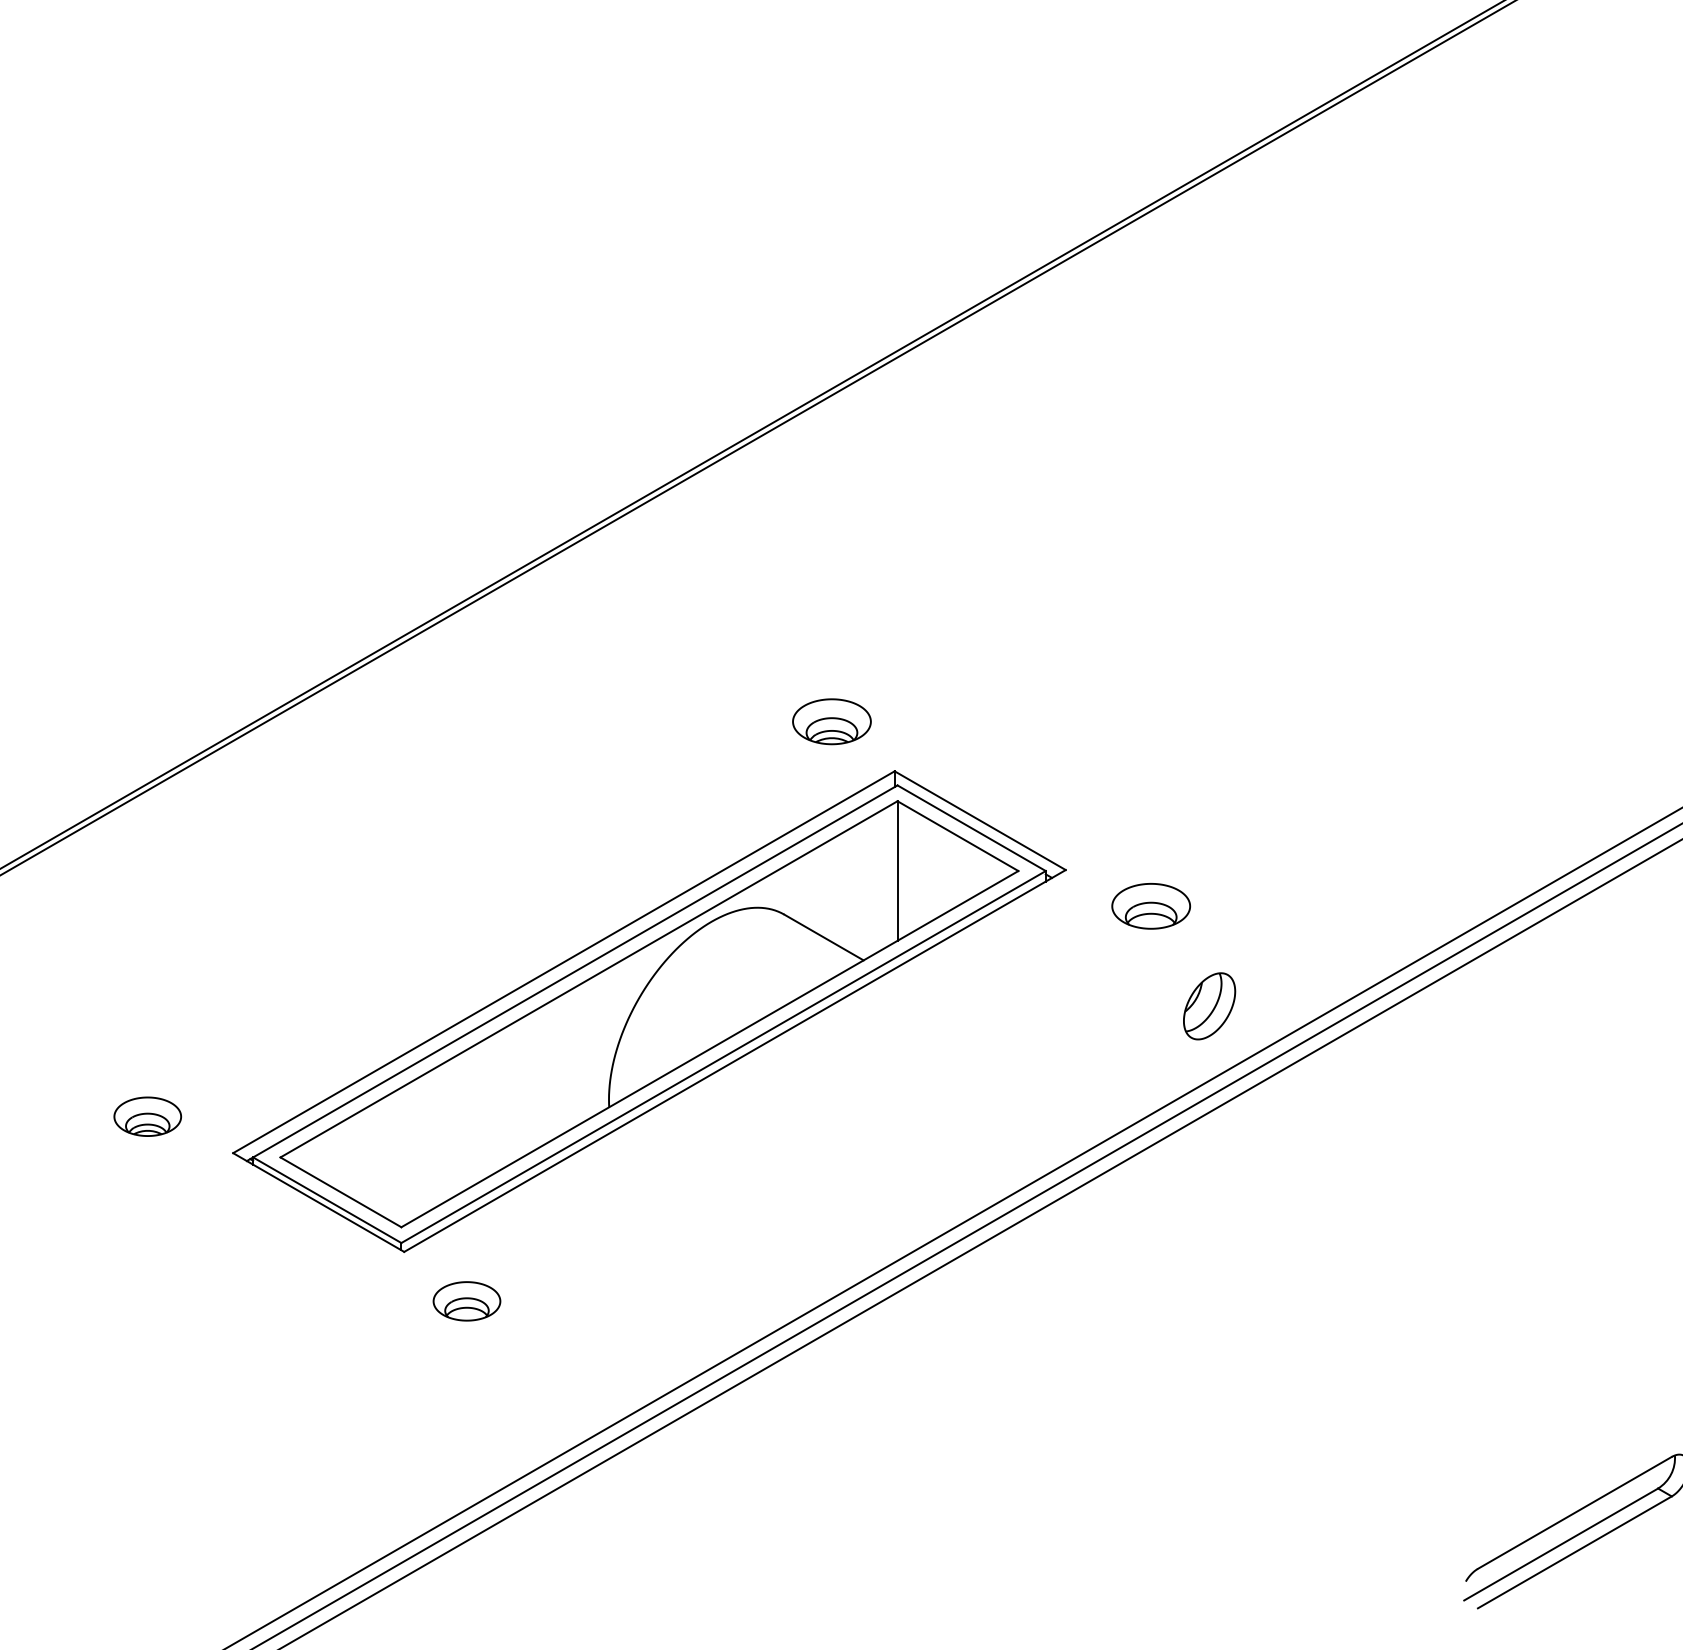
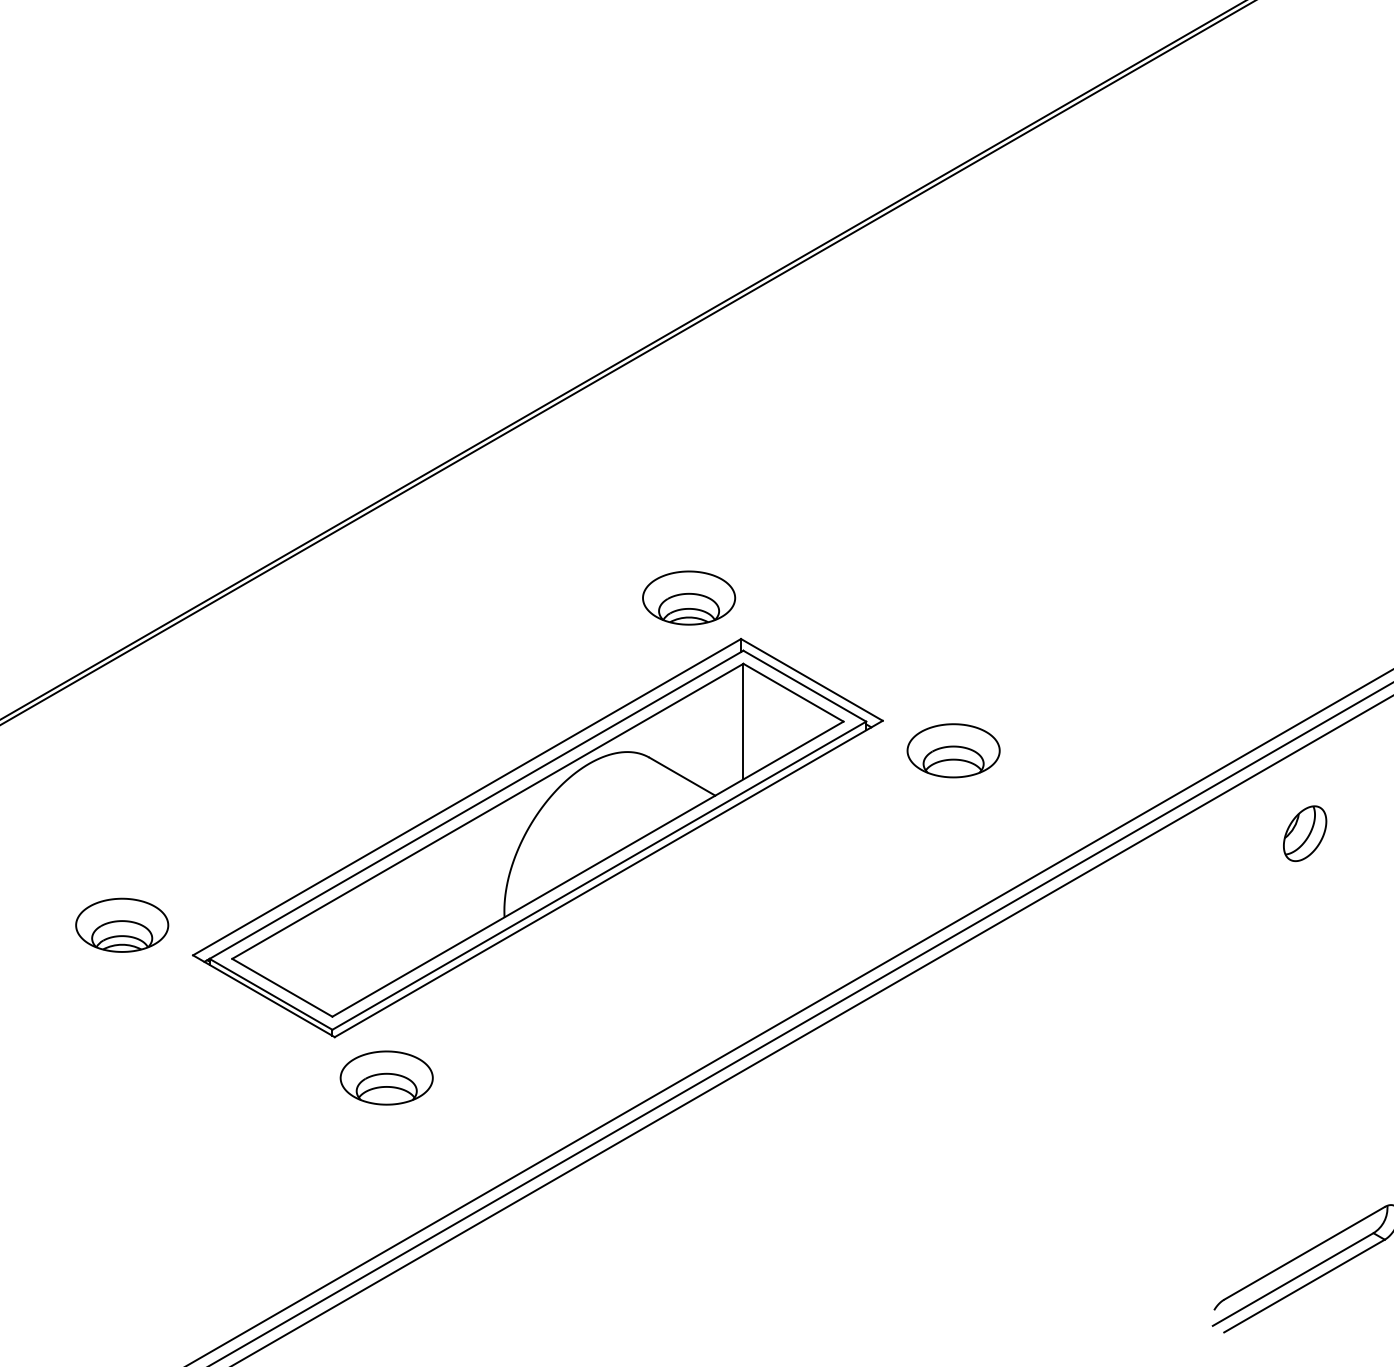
part: (831, 721) -> (688, 597), size x1.43
part: (1150, 906) -> (952, 751), size x1.43
part: (1209, 1006) -> (1305, 833), moved
part: (147, 1116) -> (122, 924), size x1.67
part: (466, 1301) -> (386, 1078), size x1.67

